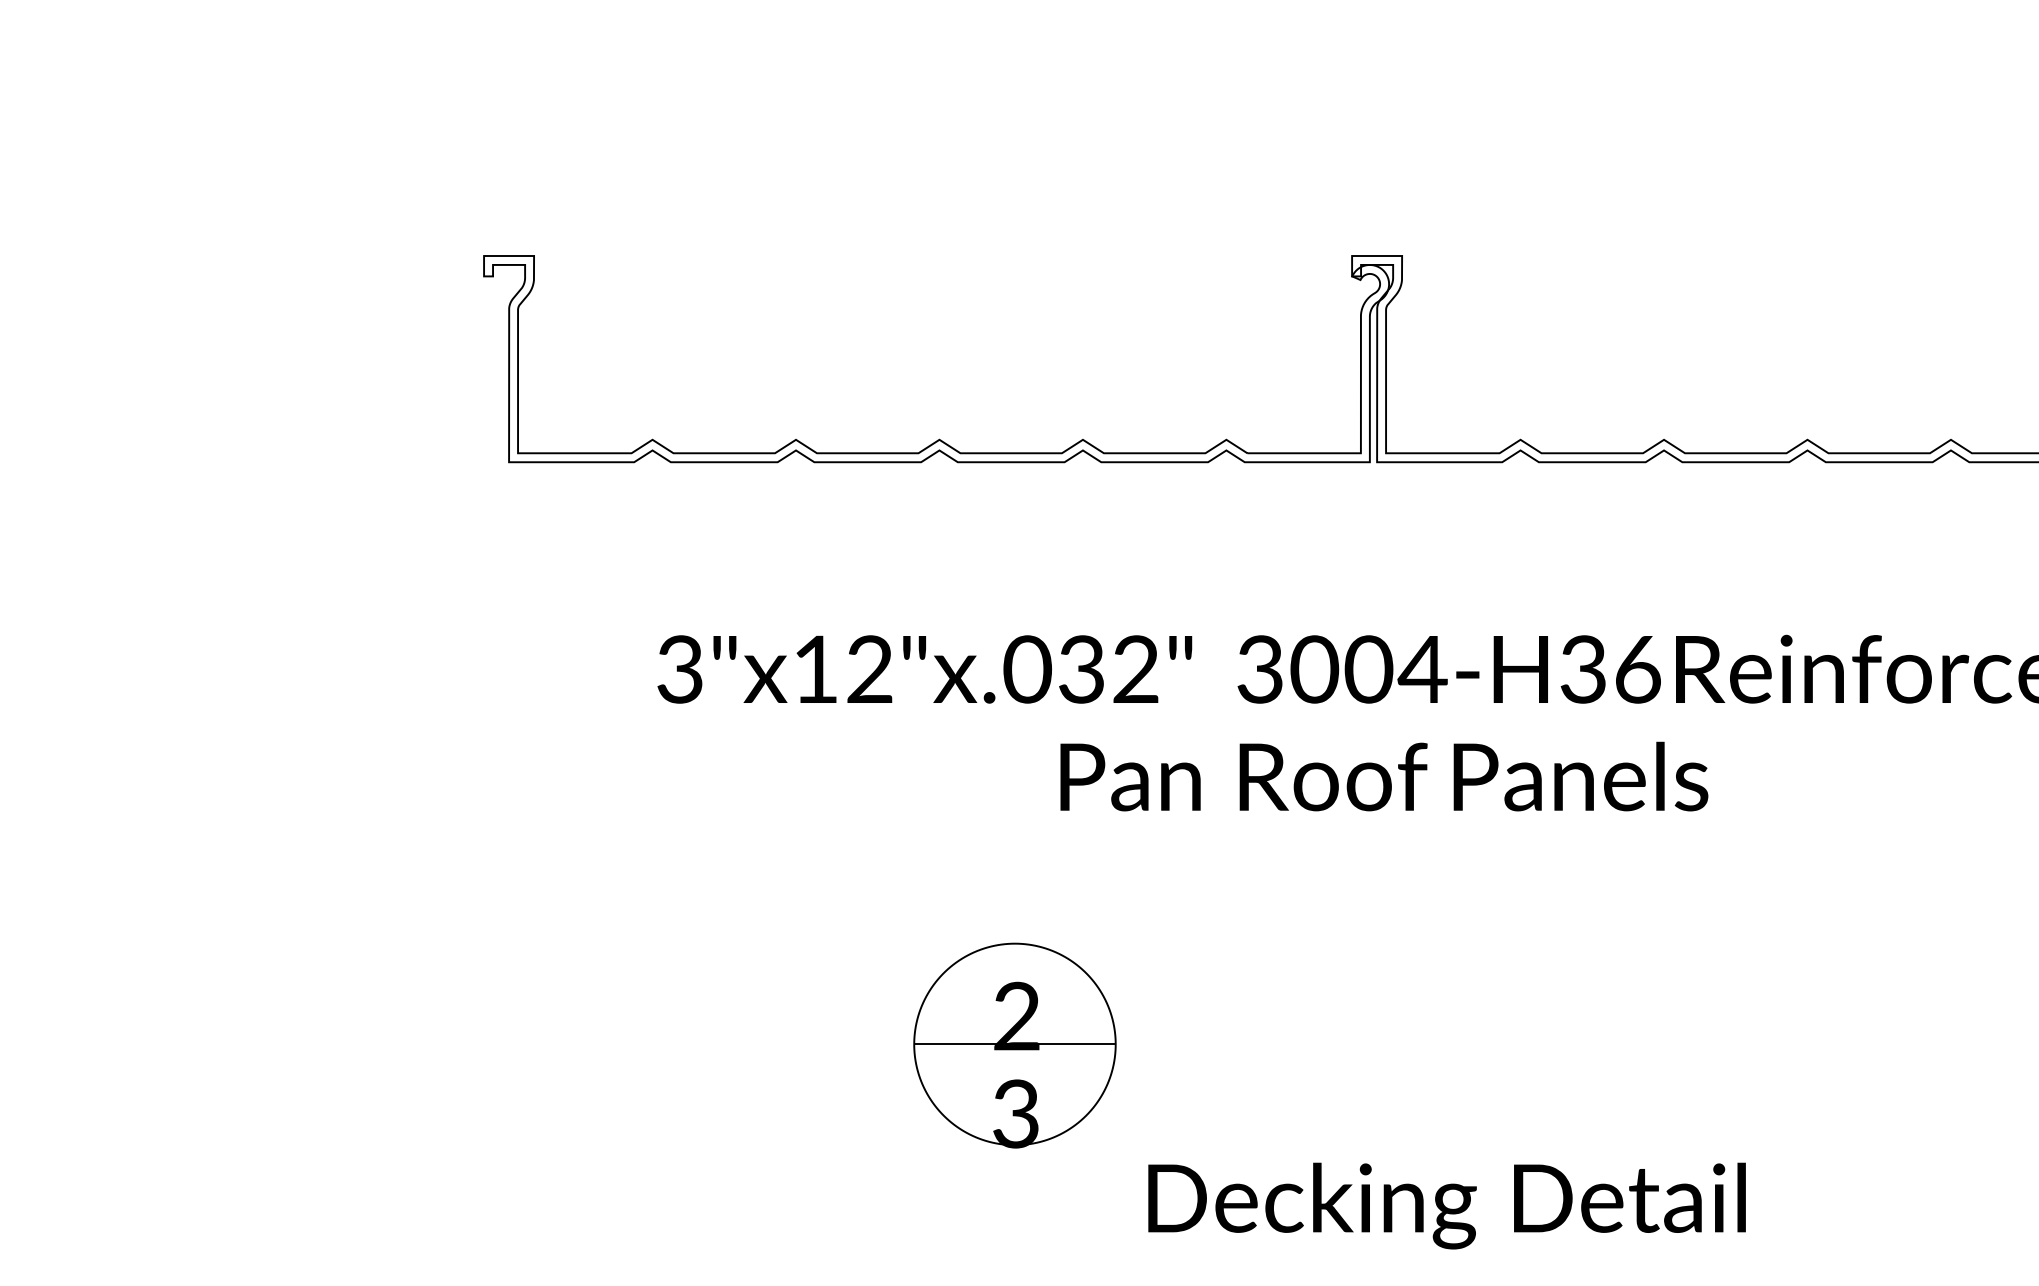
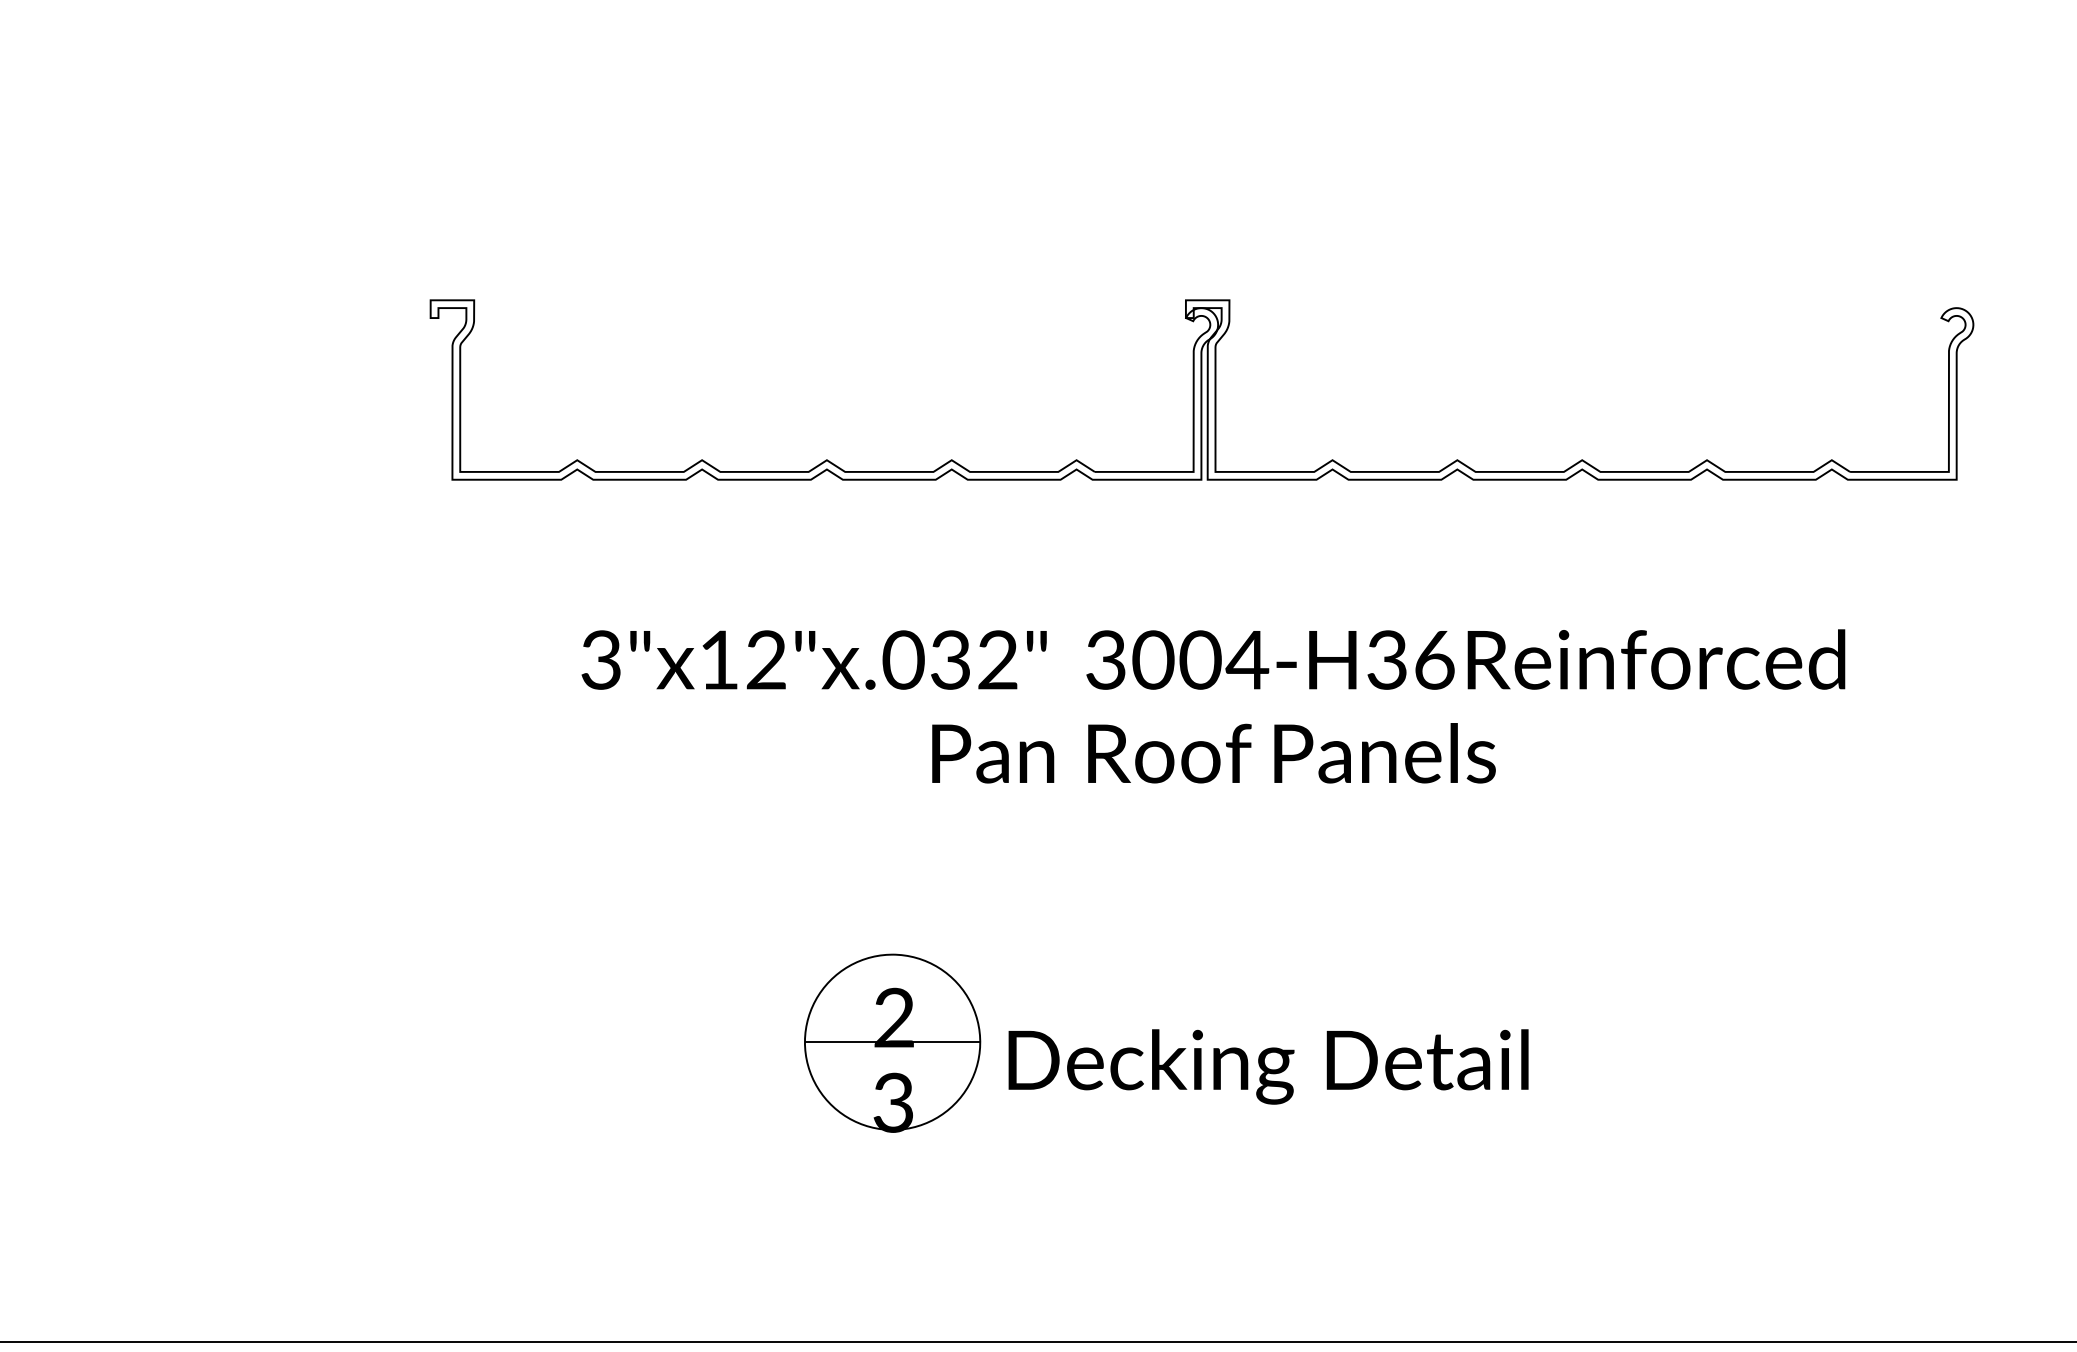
part: (1014, 1044) -> (892, 1042), moved
text: (1446, 1205) -> (1268, 1066), moved

